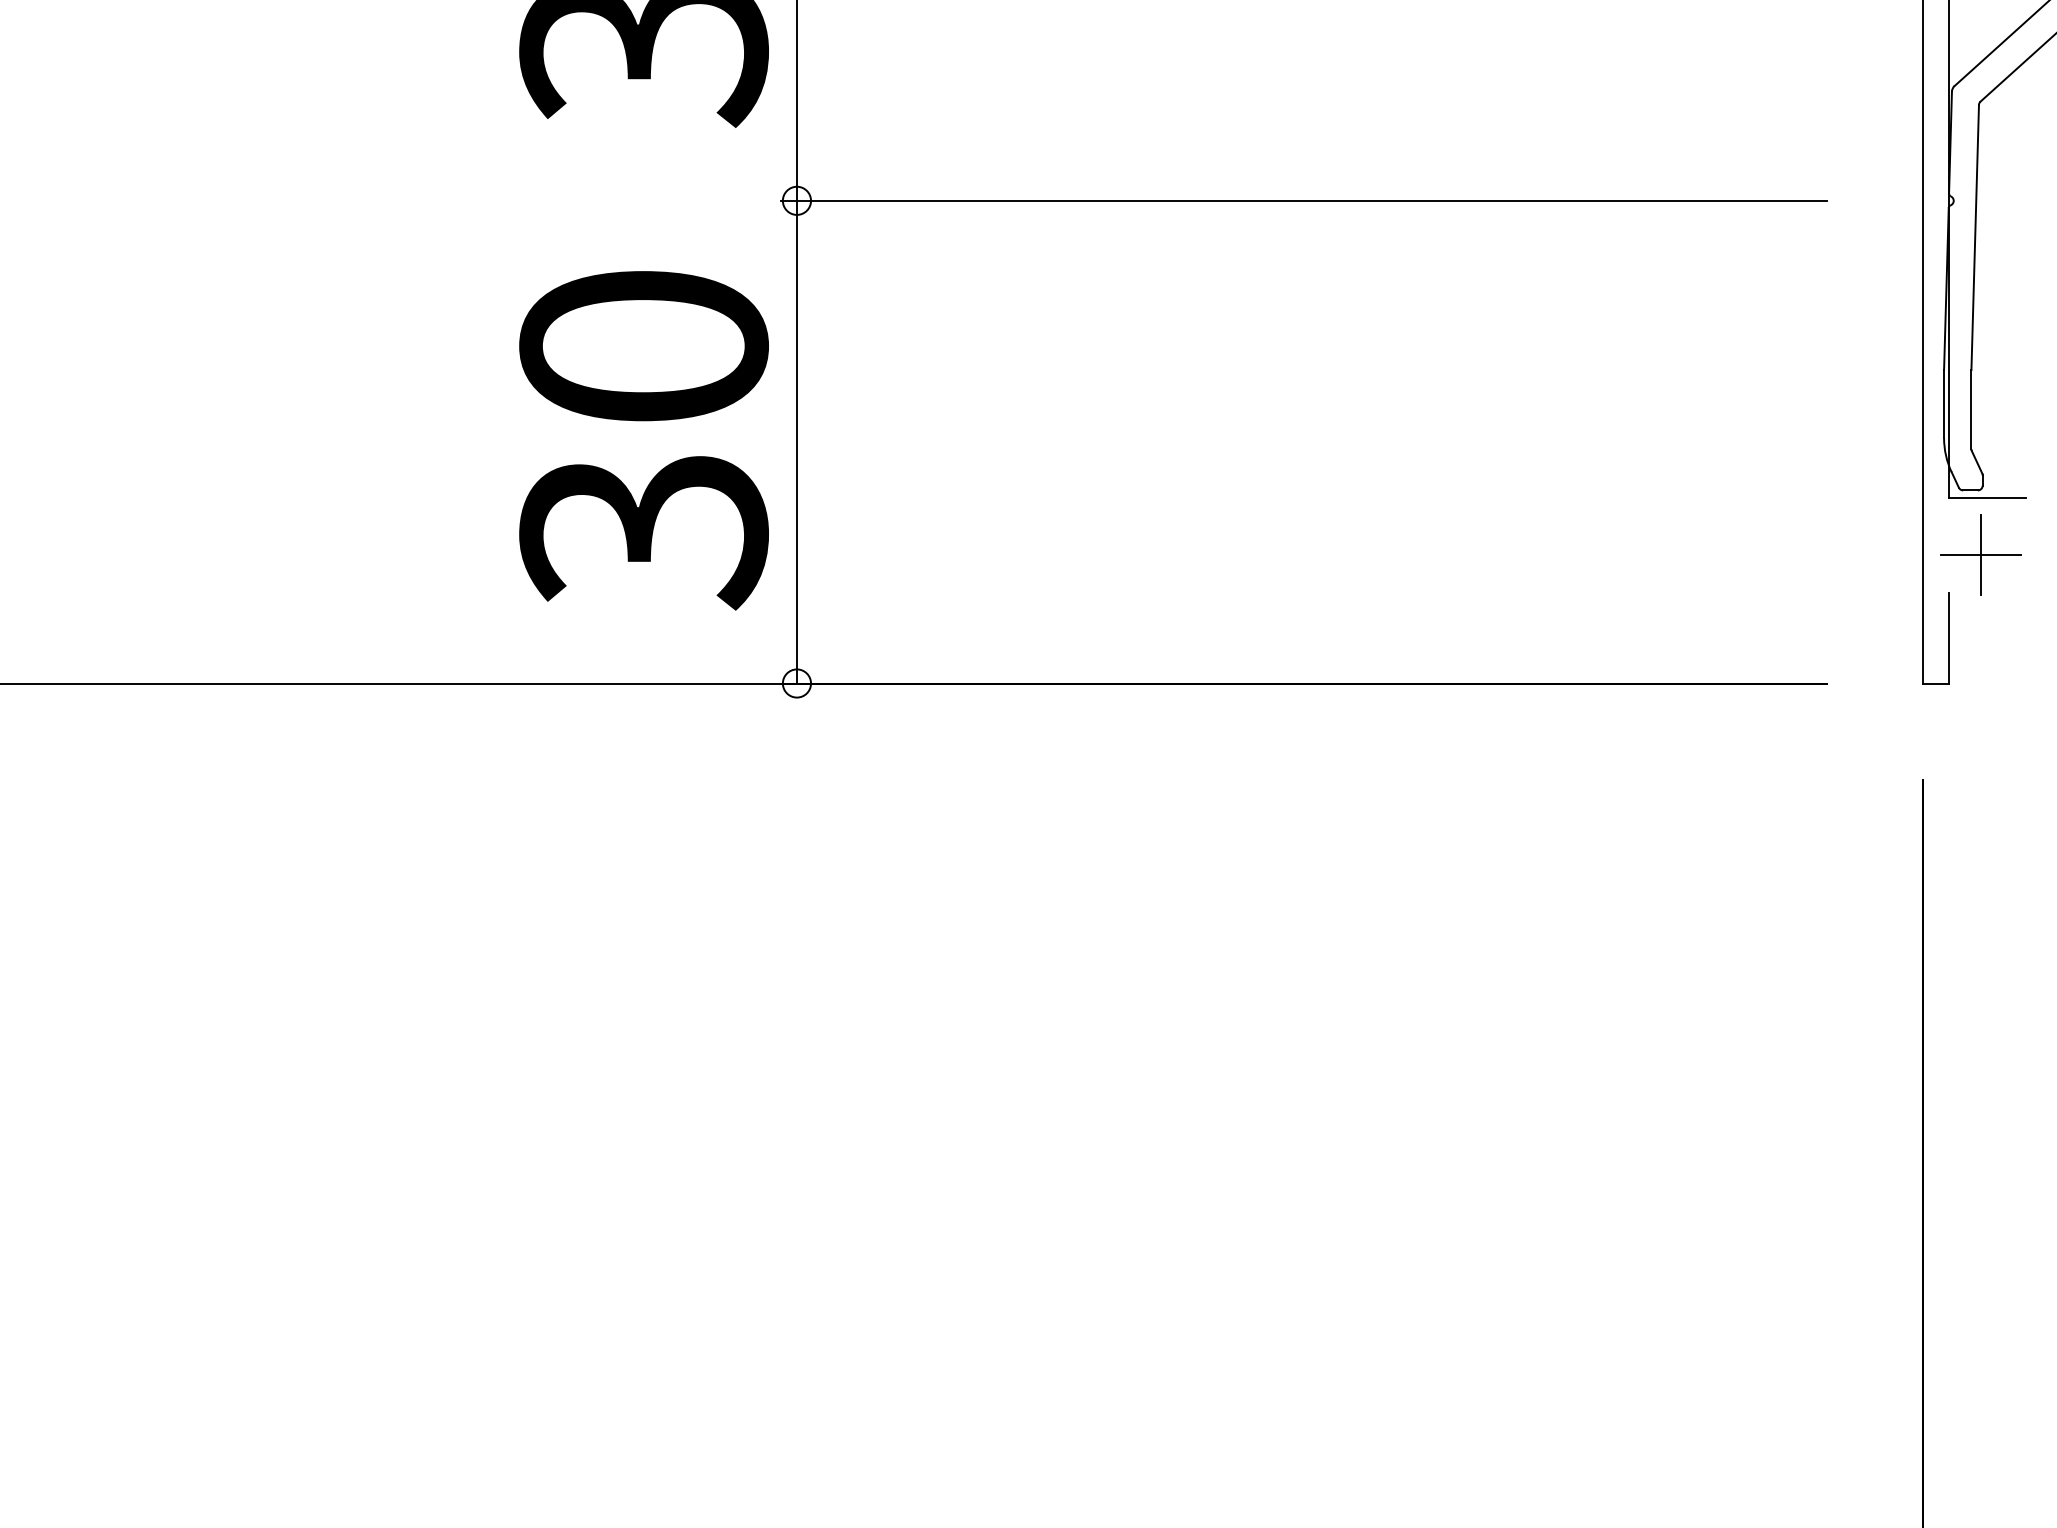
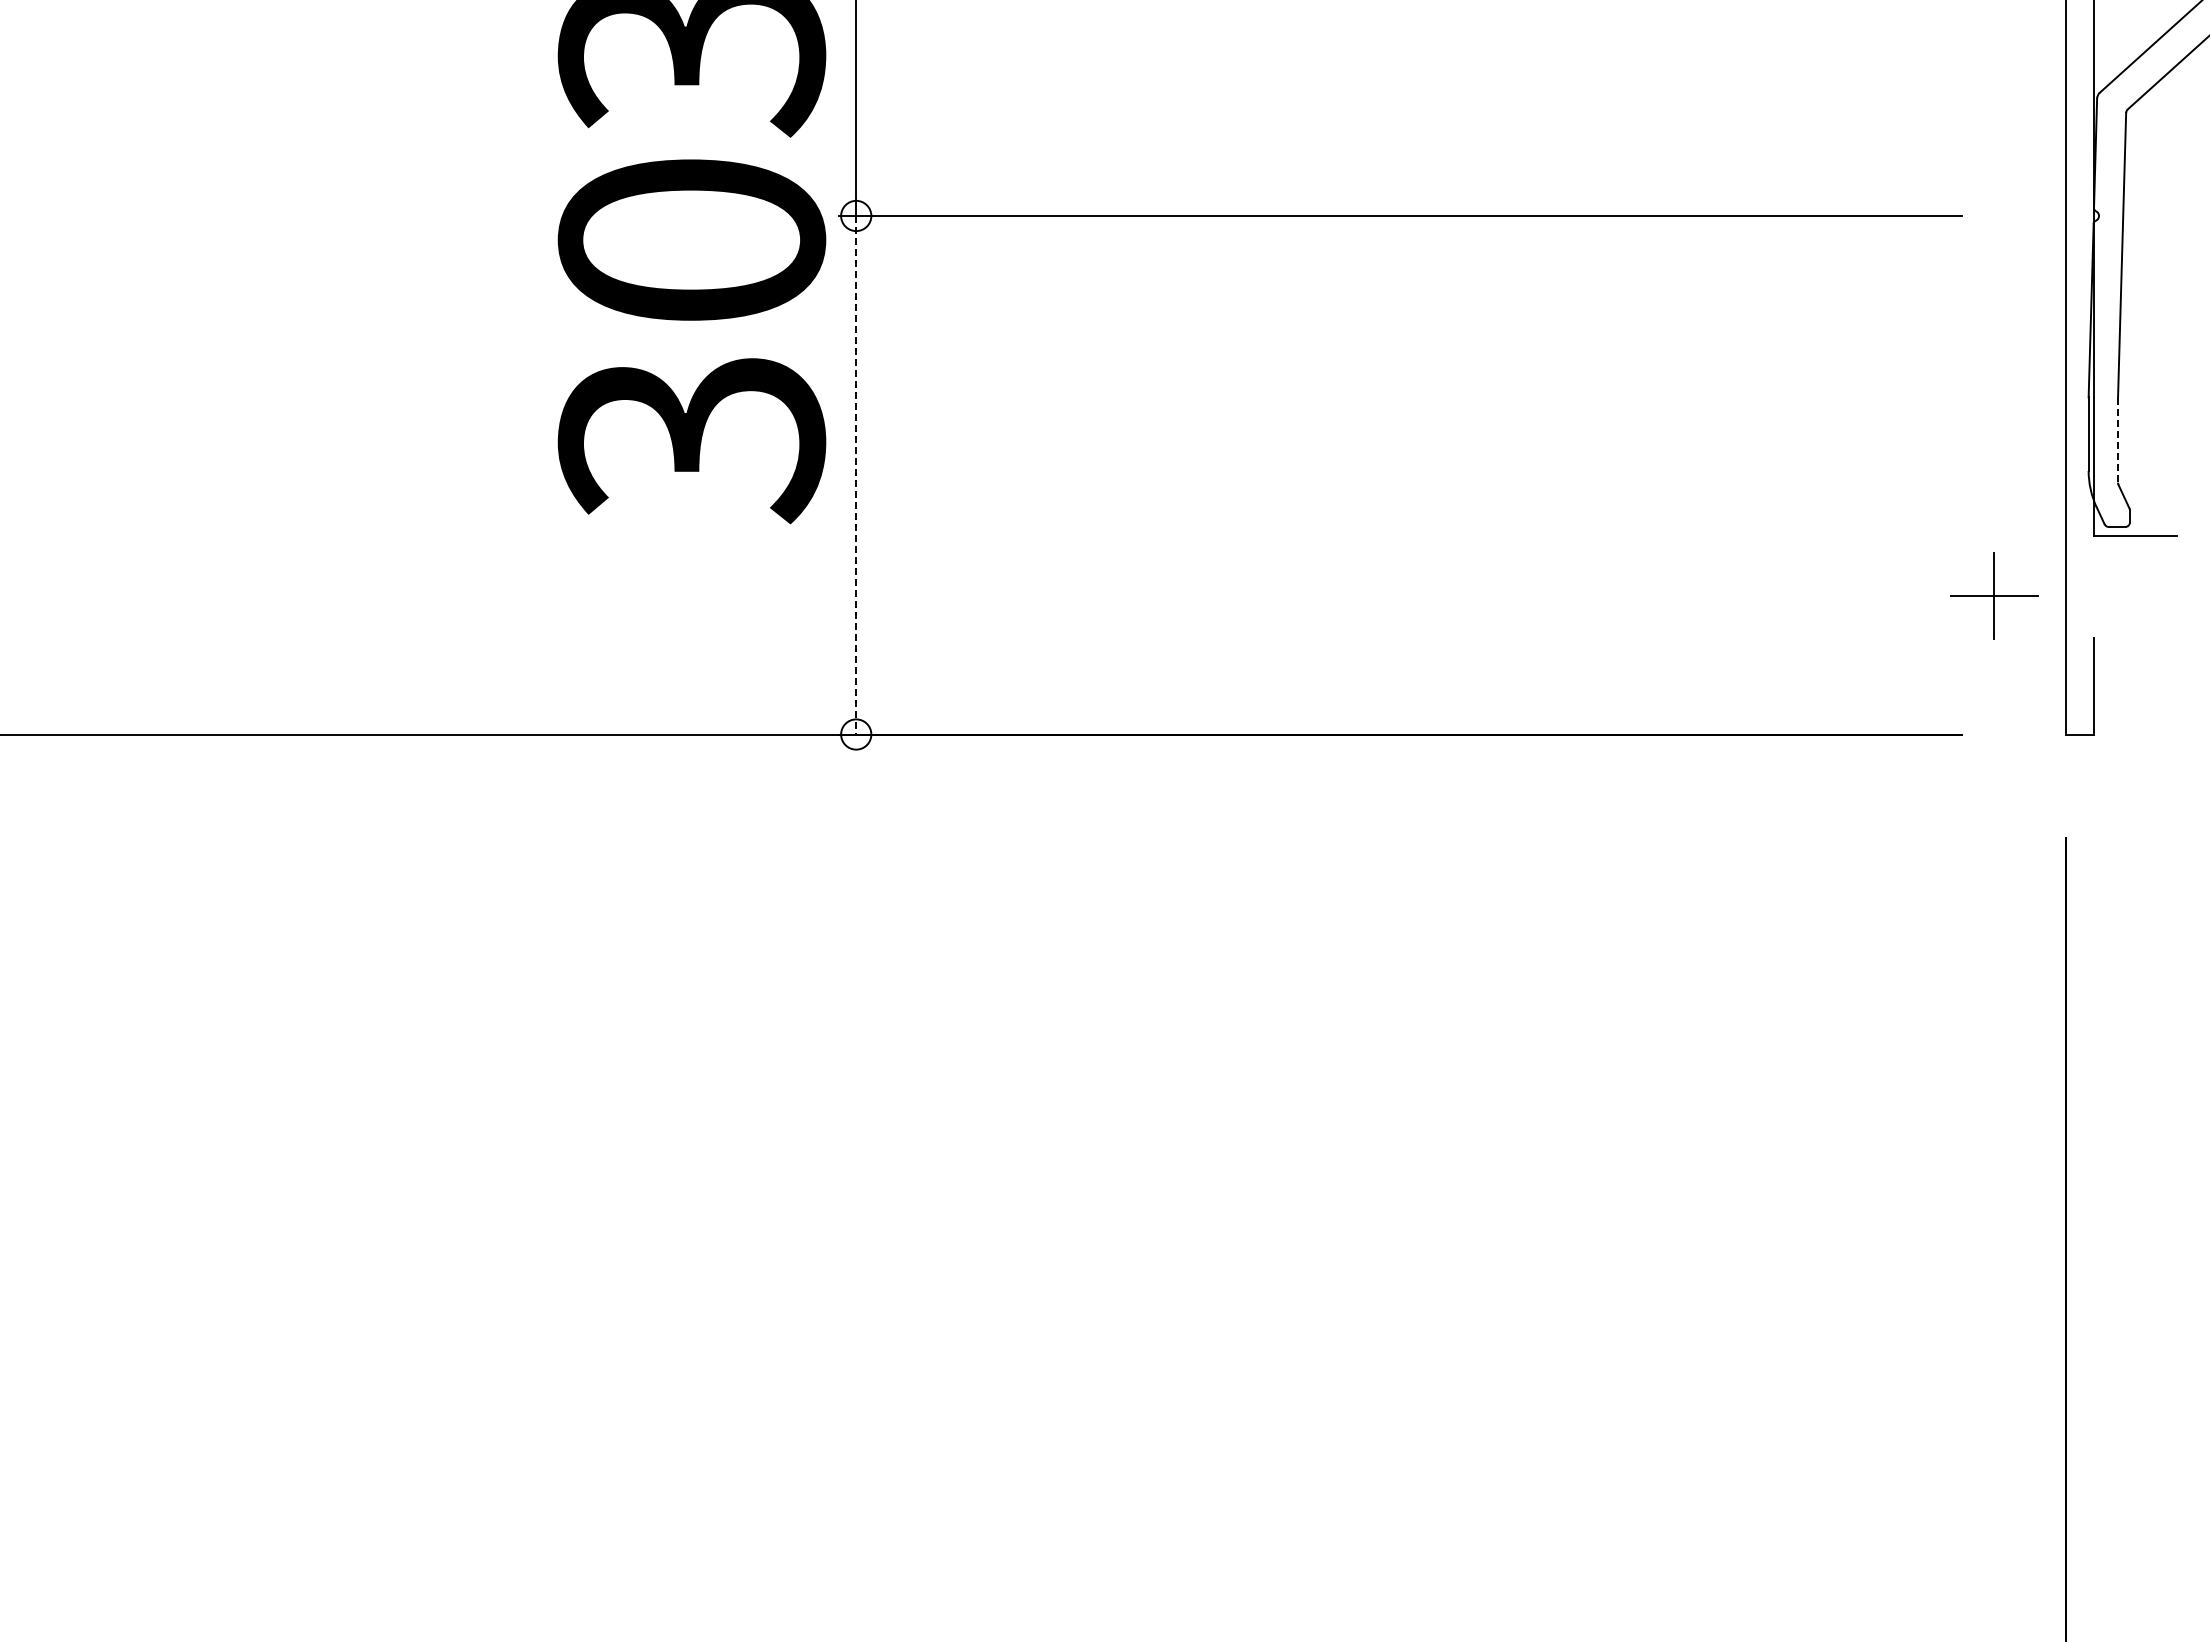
line: (1971, 409) -> (2118, 440), solid -> dashed
text: (643, 440) -> (691, 341), moved
line: (797, 442) -> (856, 475), solid -> dashed
part: (1981, 554) -> (1994, 595), moved

